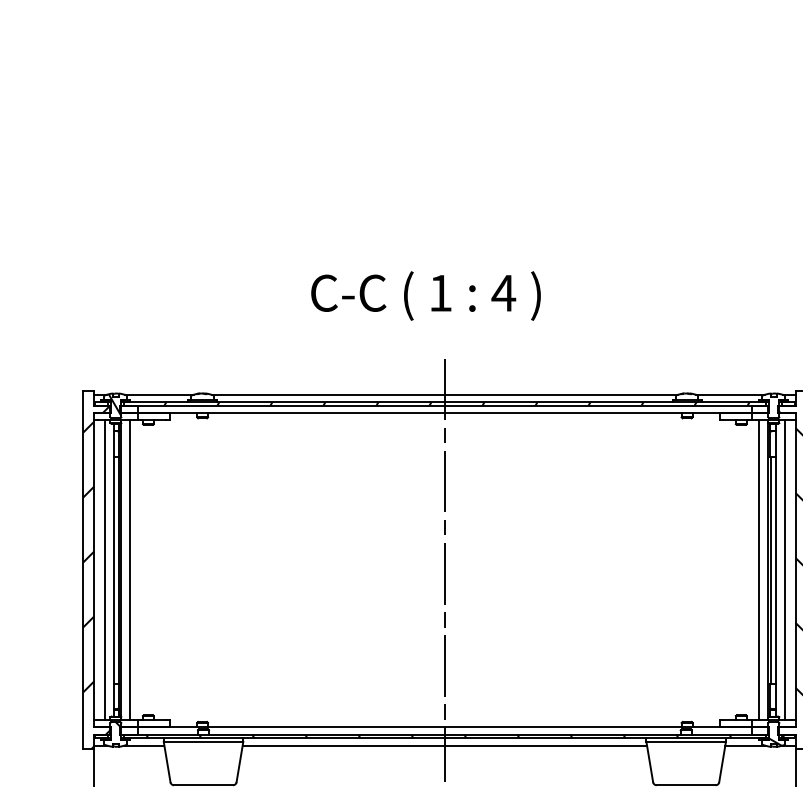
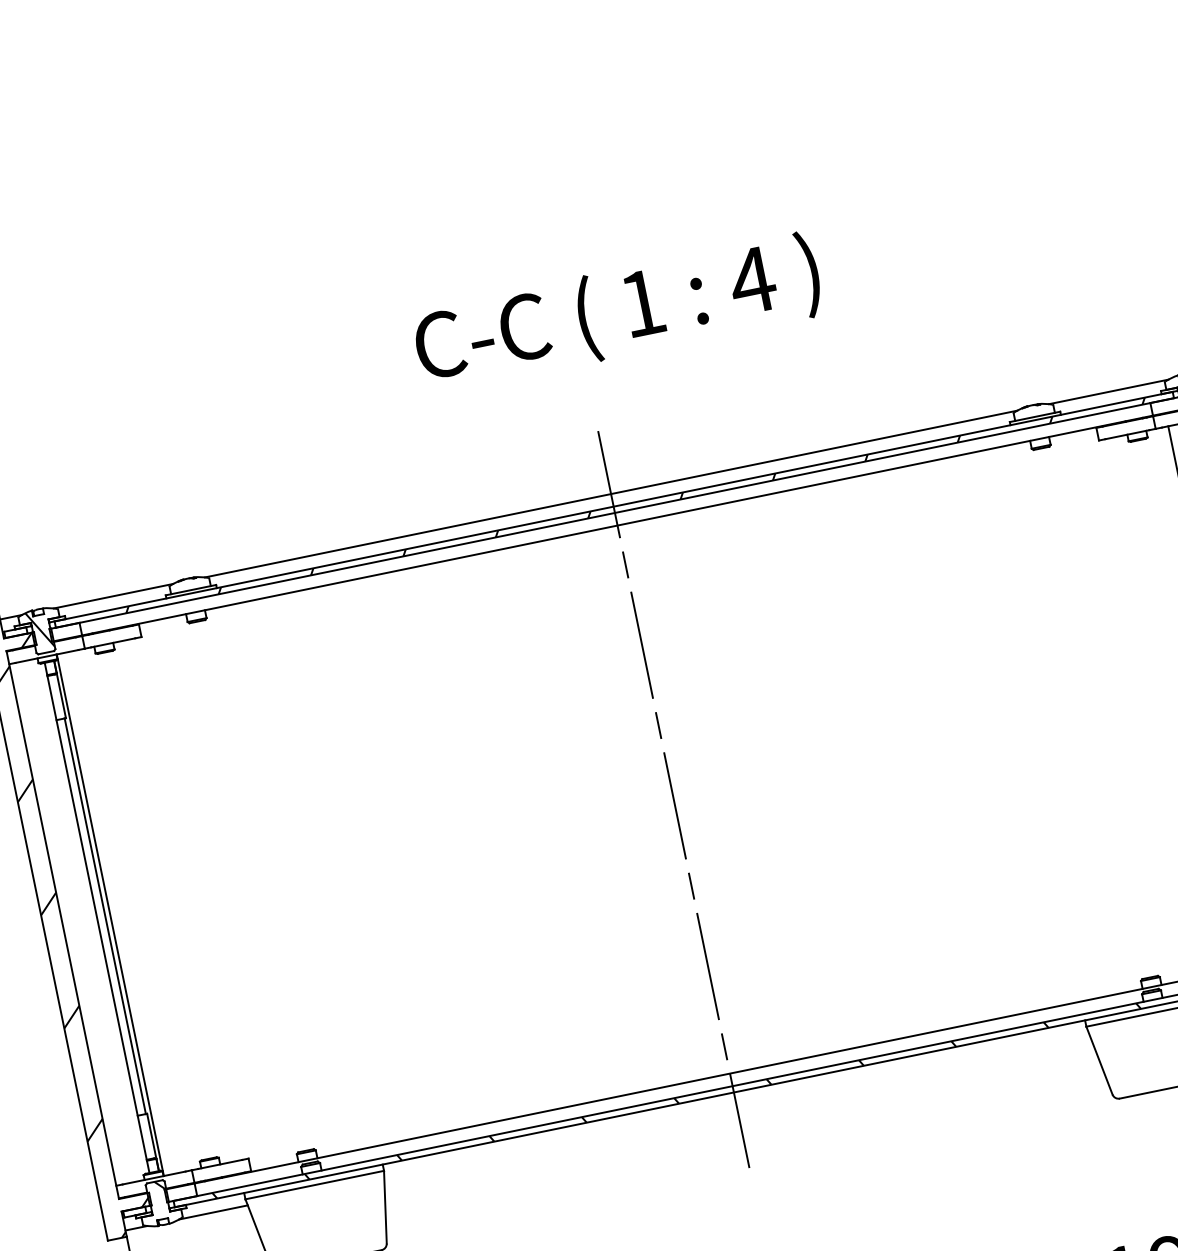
text: (425, 295) -> (616, 312), moved
line: (105, 569) -> (82, 919), removed
line: (130, 569) -> (125, 910), removed
line: (444, 745) -> (735, 1105), removed

